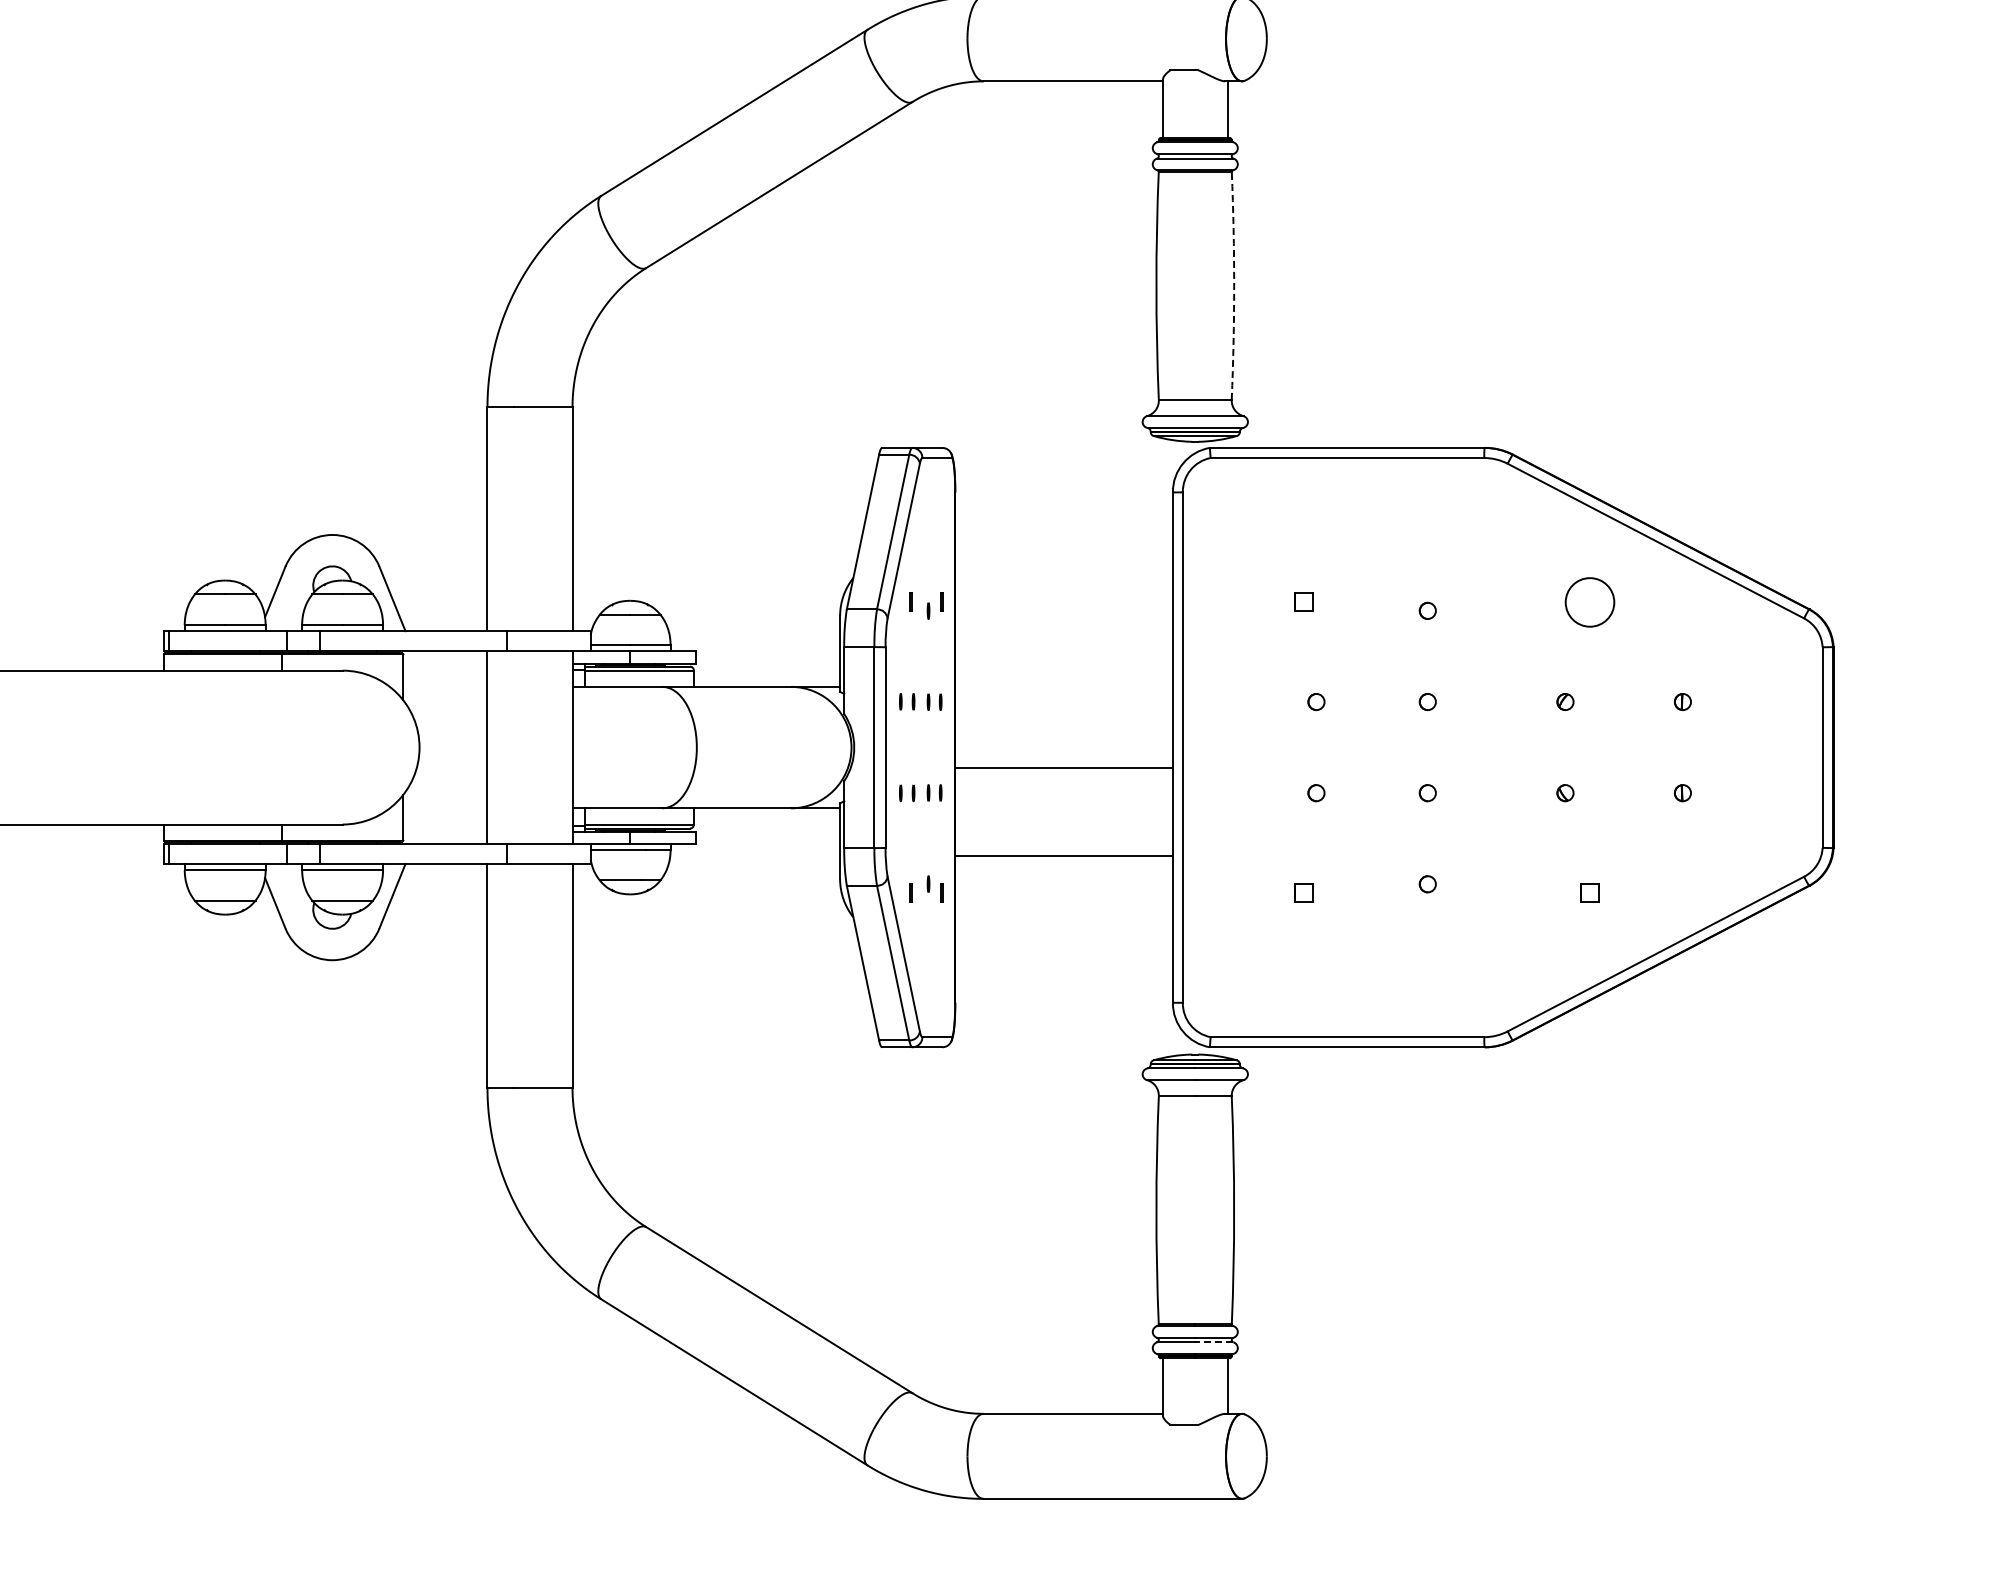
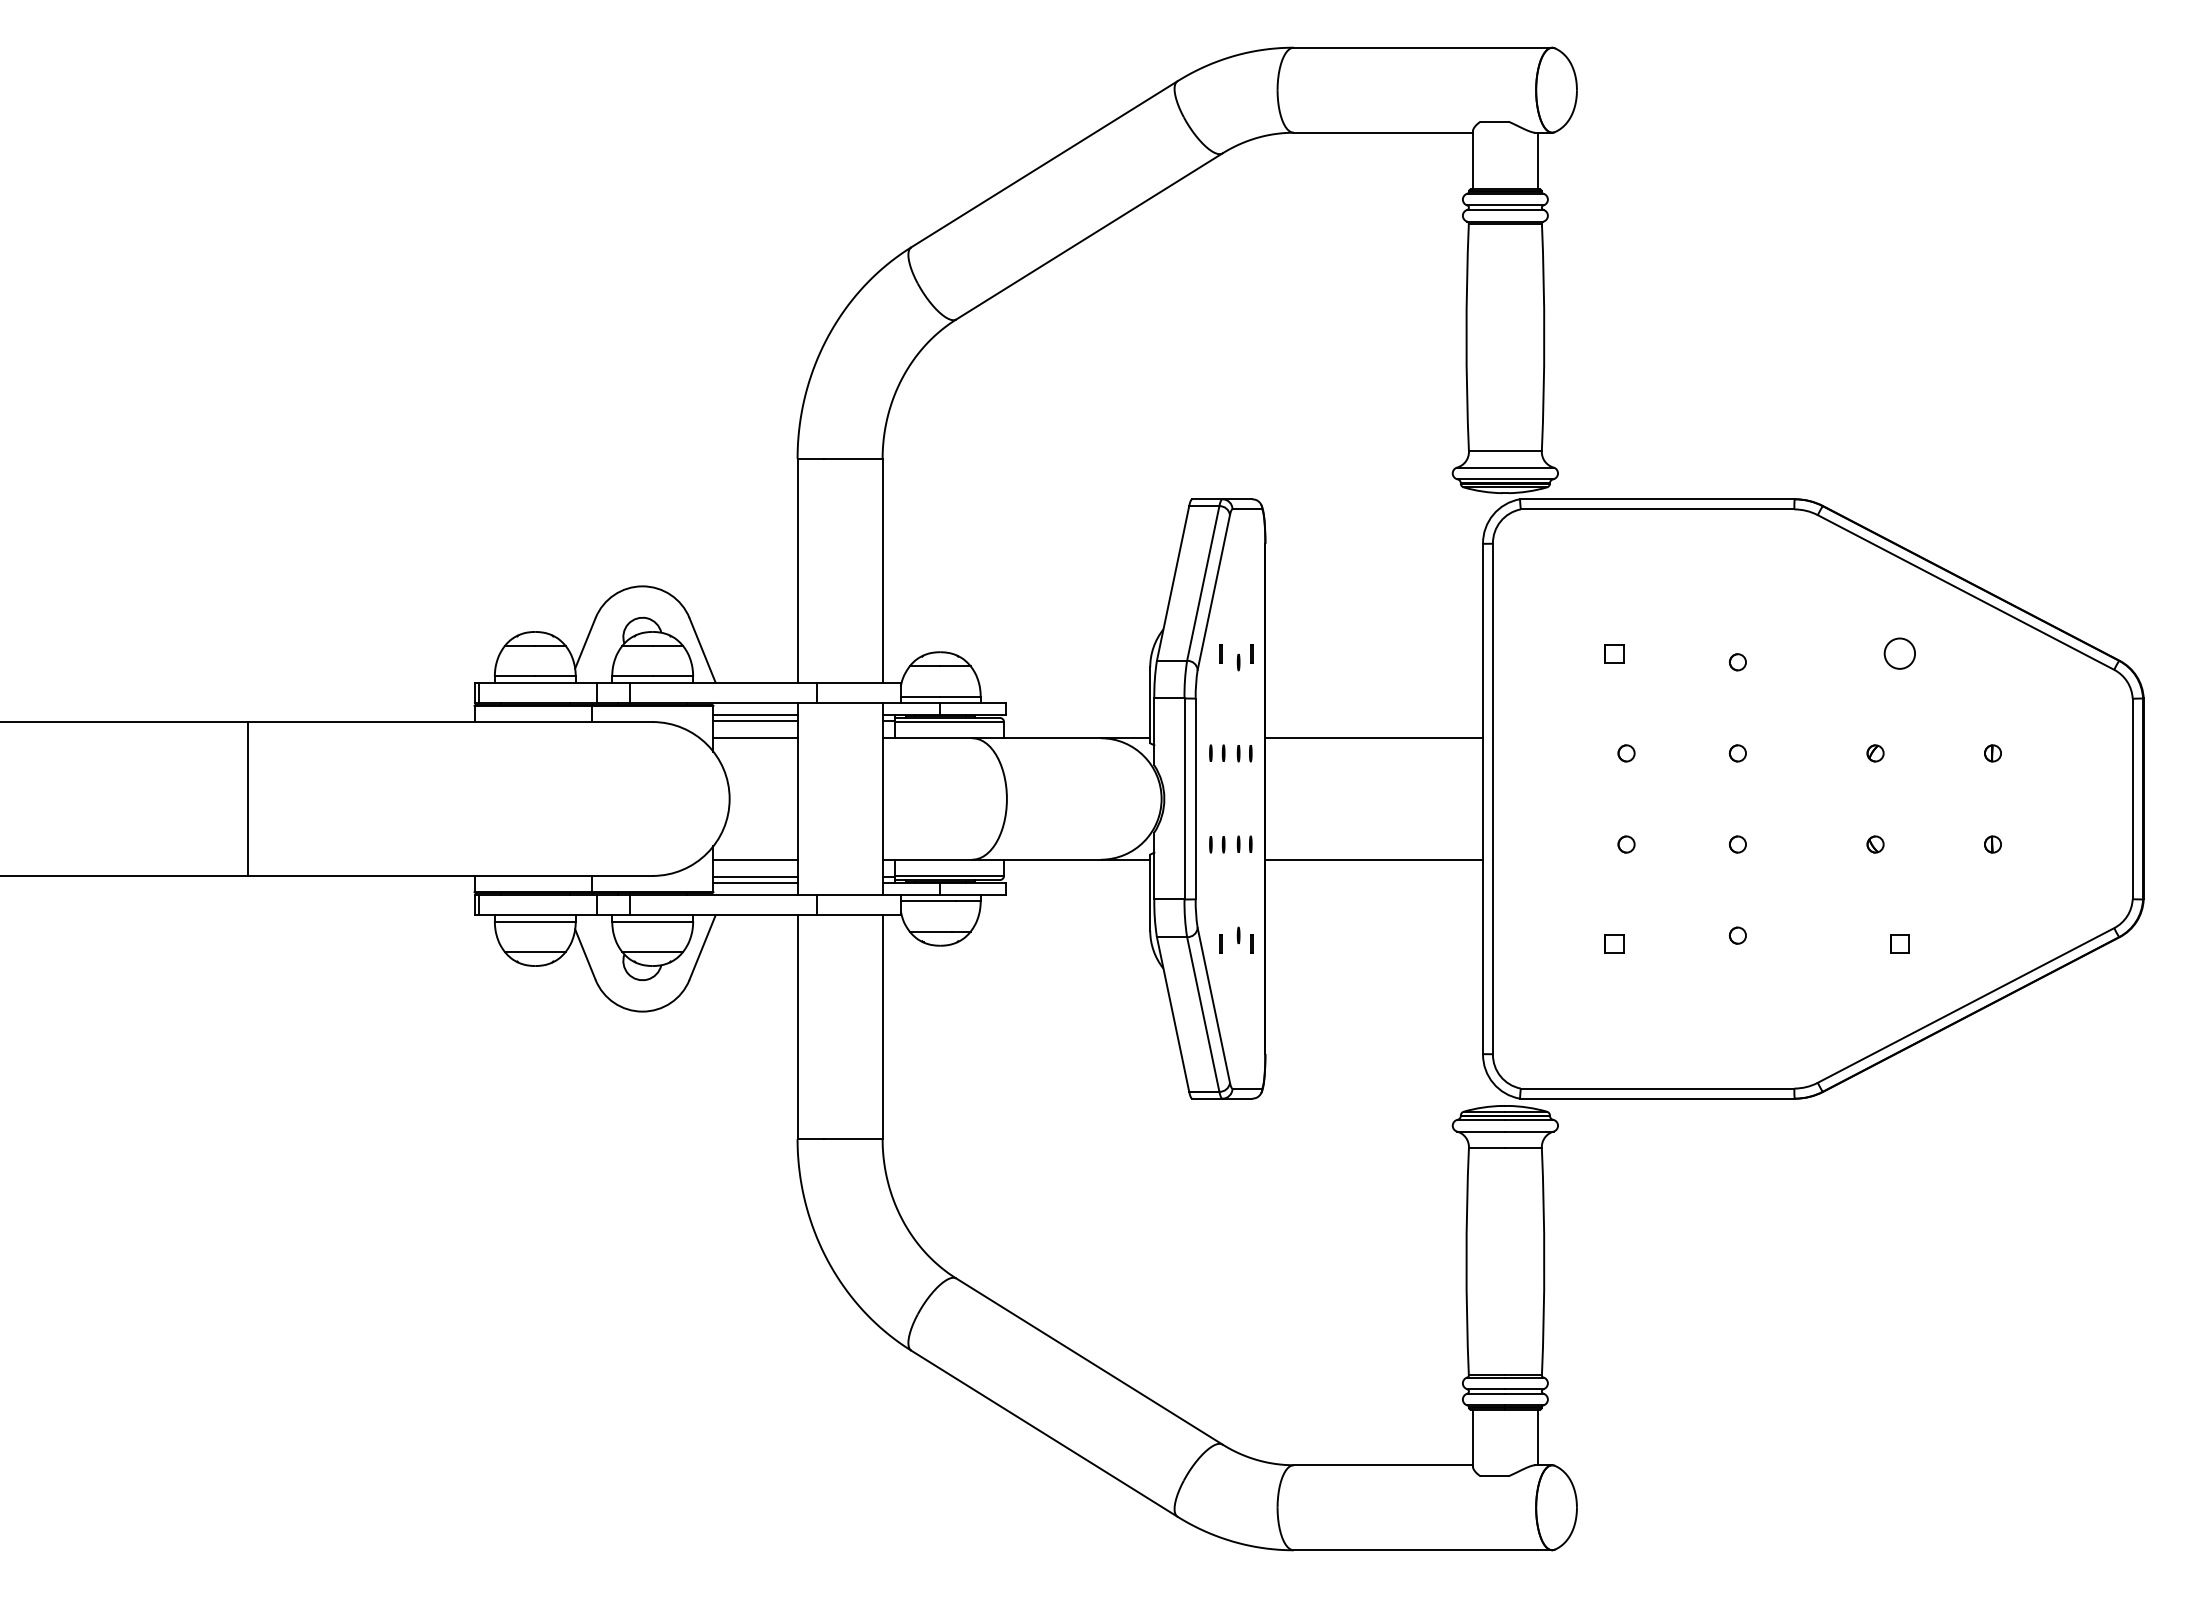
arc: (1234, 286) -> (1544, 337), dashed -> solid
circle: (1589, 602) -> (1899, 653), size x0.62
line: (445, 663) -> (755, 714), added
line: (445, 670) -> (755, 721), added
line: (445, 687) -> (755, 738), added
line: (1064, 768) -> (1374, 738), moved
line: (445, 808) -> (755, 859), added
line: (445, 825) -> (755, 876), added
line: (445, 832) -> (755, 883), added
line: (1064, 856) -> (1374, 859), moved
line: (1213, 1342) -> (1523, 1393), dashed -> solid

